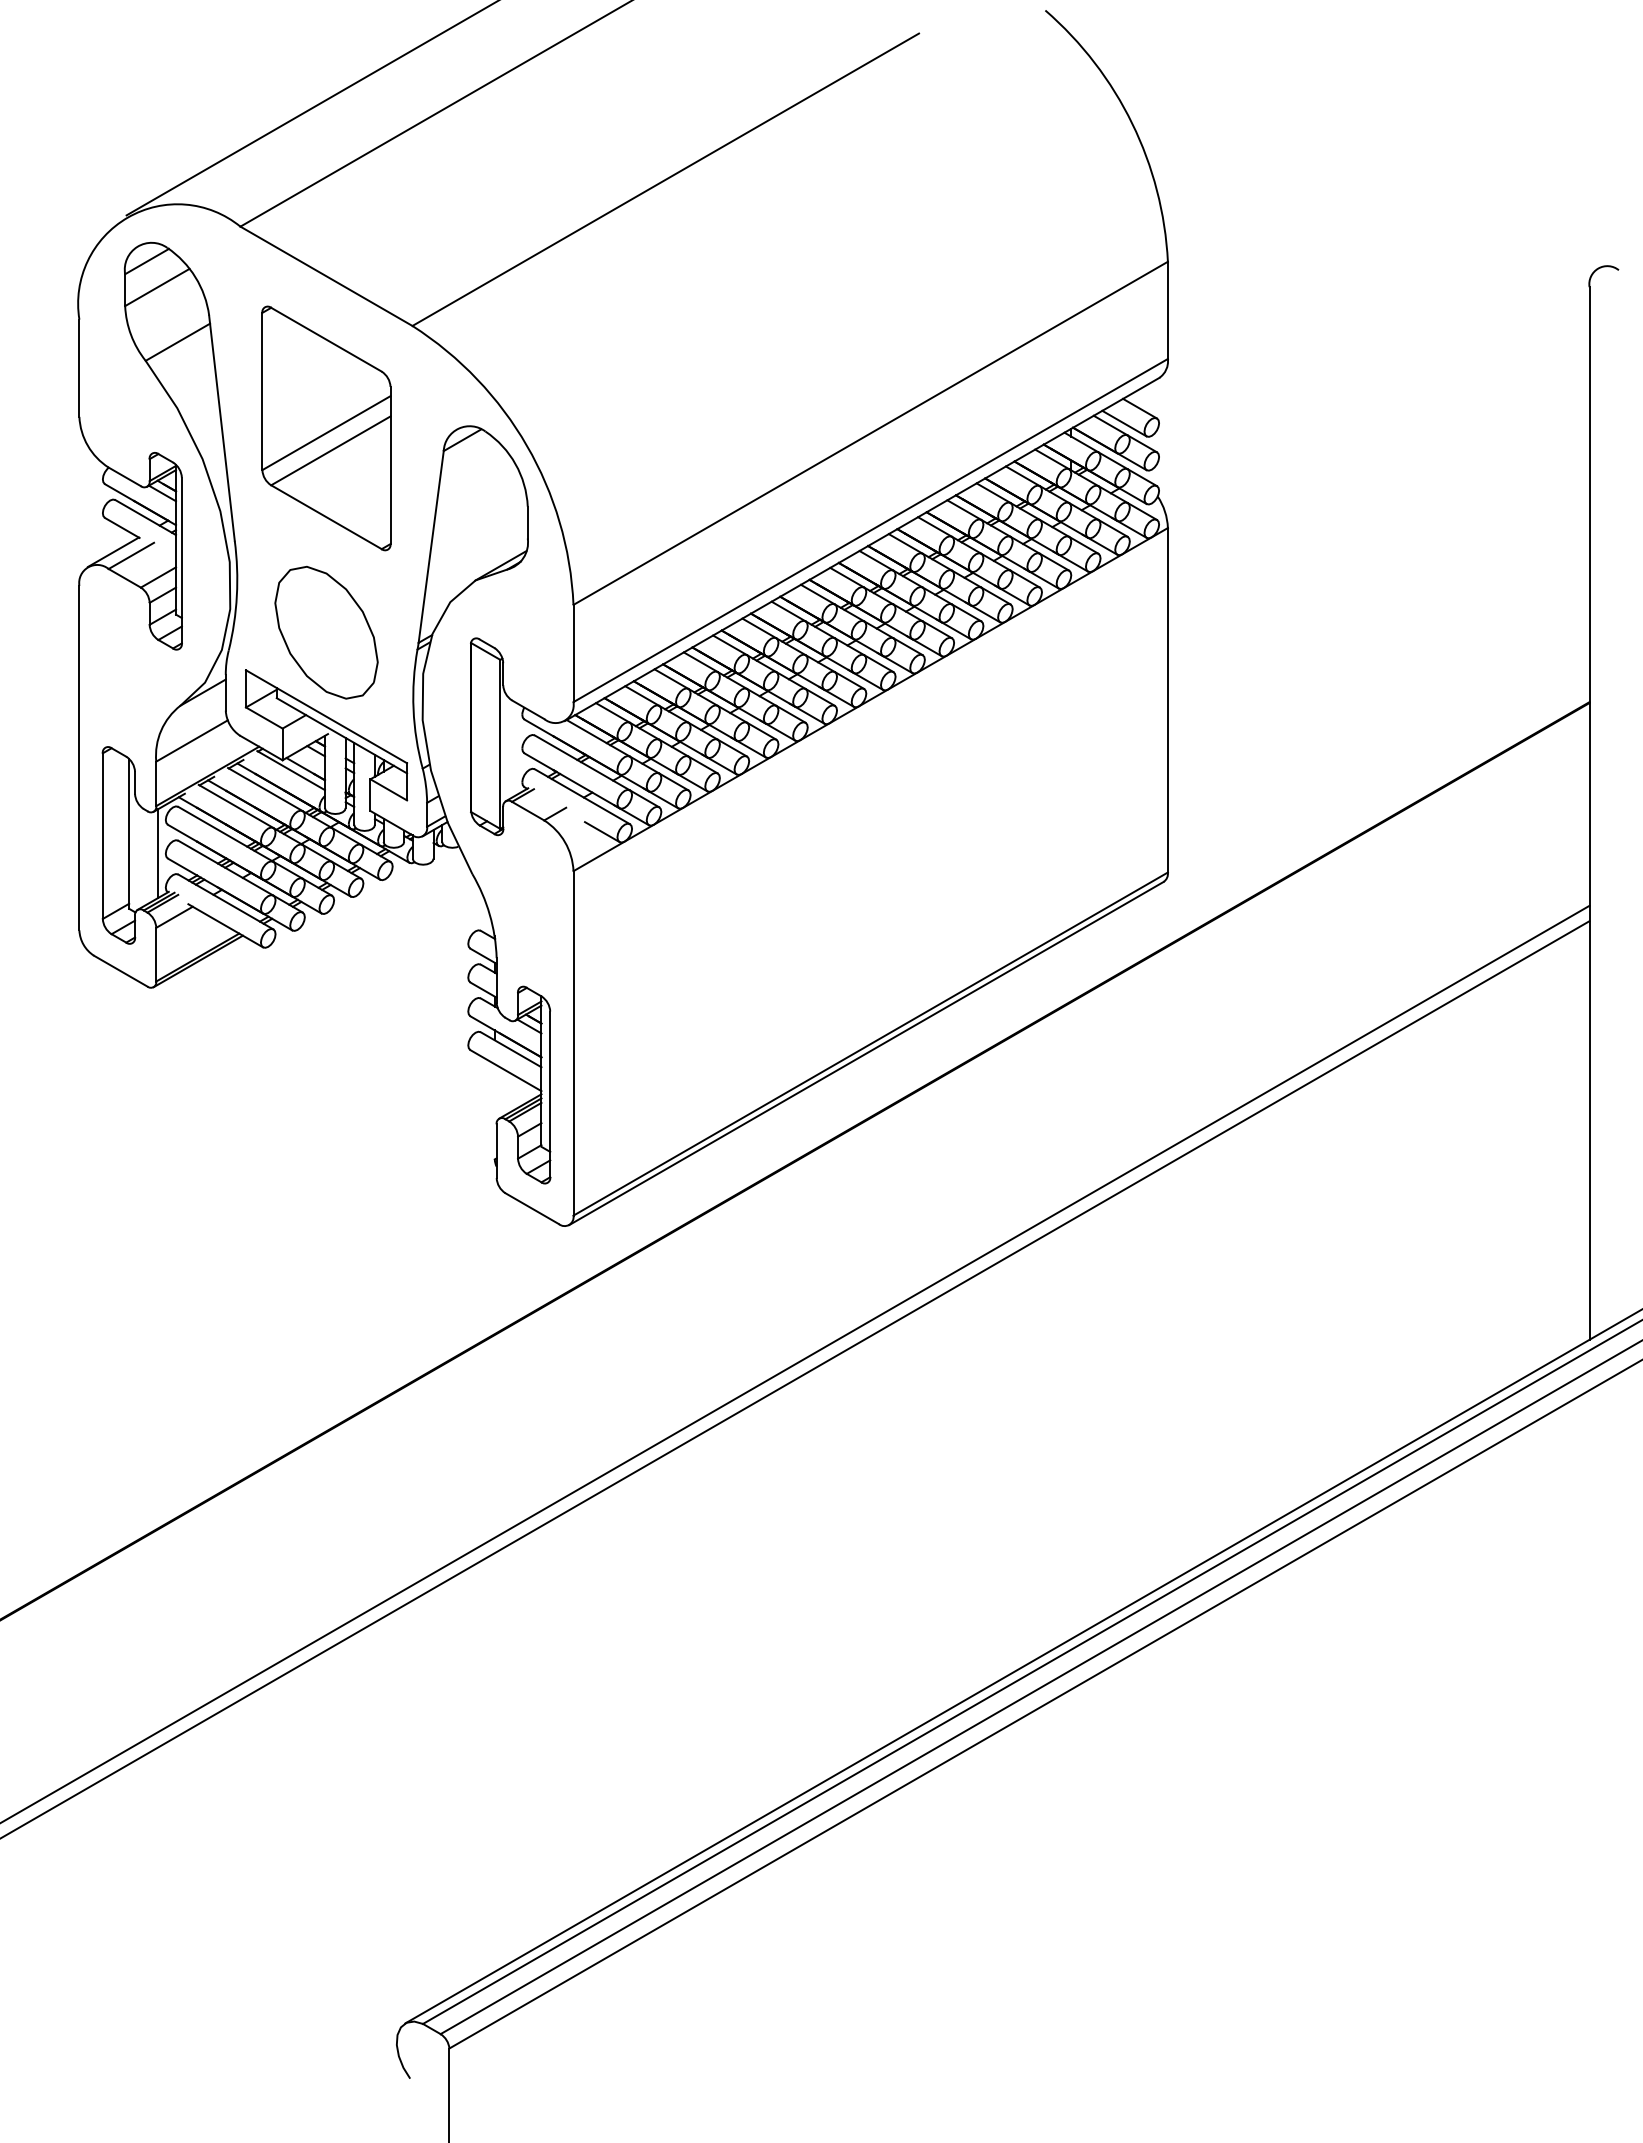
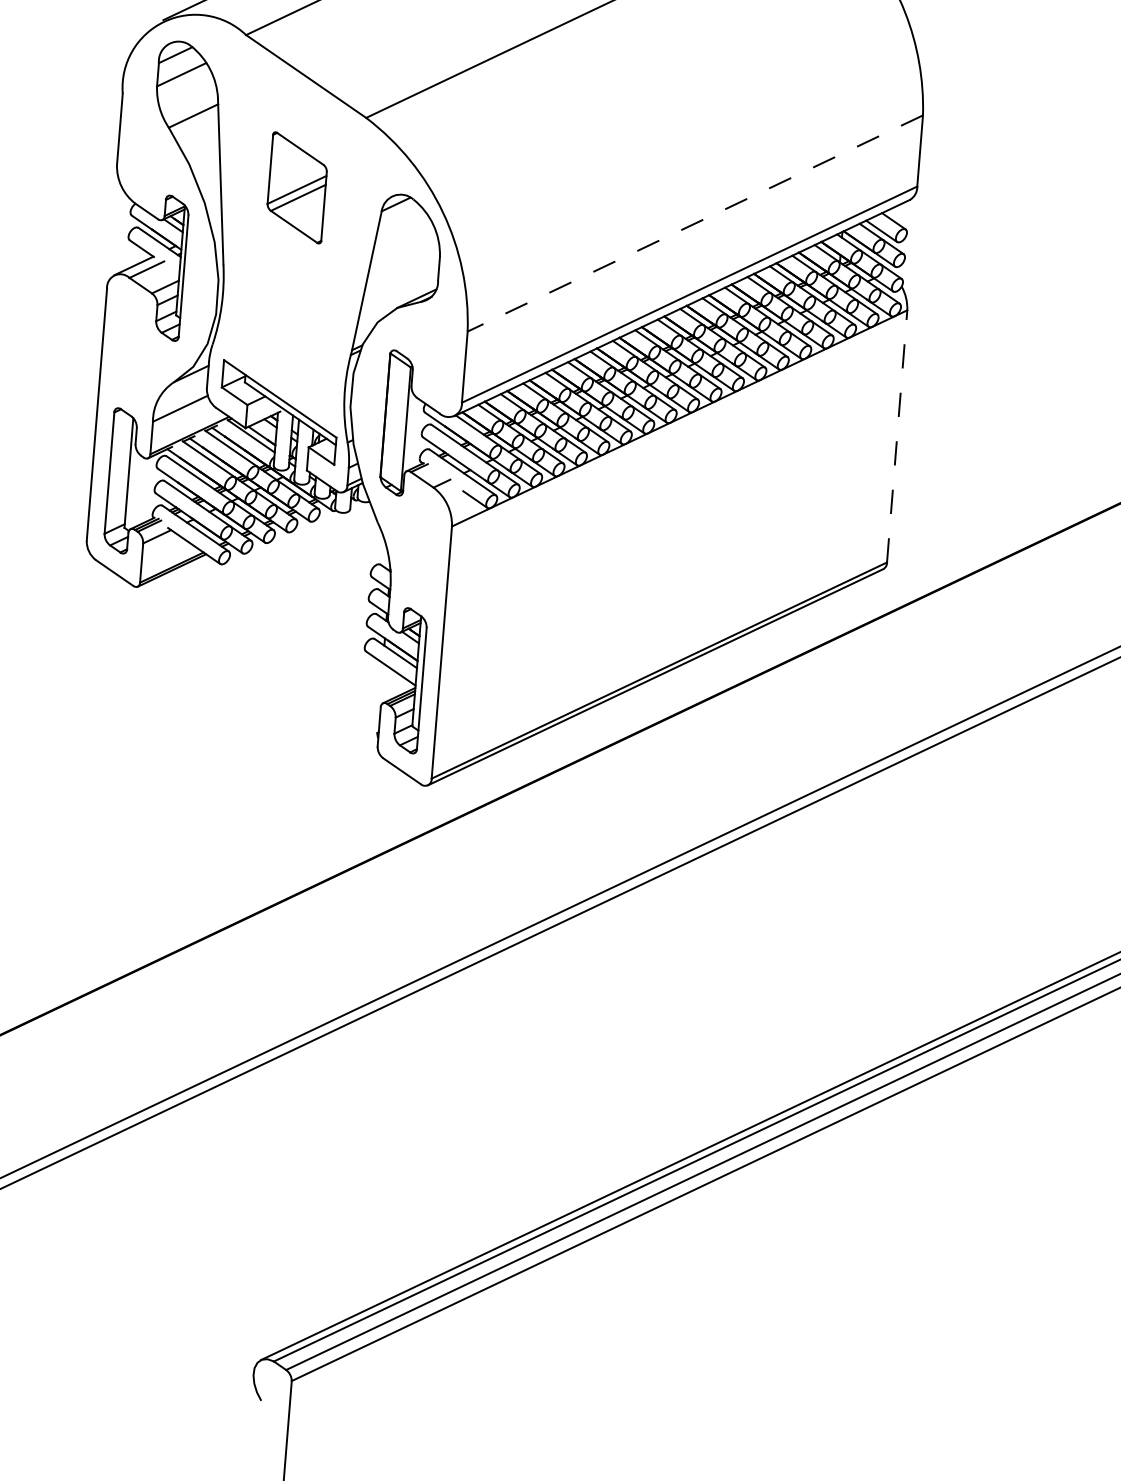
part: (326, 428) -> (297, 187), size x0.6
line: (870, 433) -> (695, 223), solid -> dashed
part: (326, 632) -> (285, 337), removed
line: (1167, 699) -> (896, 435), solid -> dashed
line: (158, 853) -> (149, 489), removed

